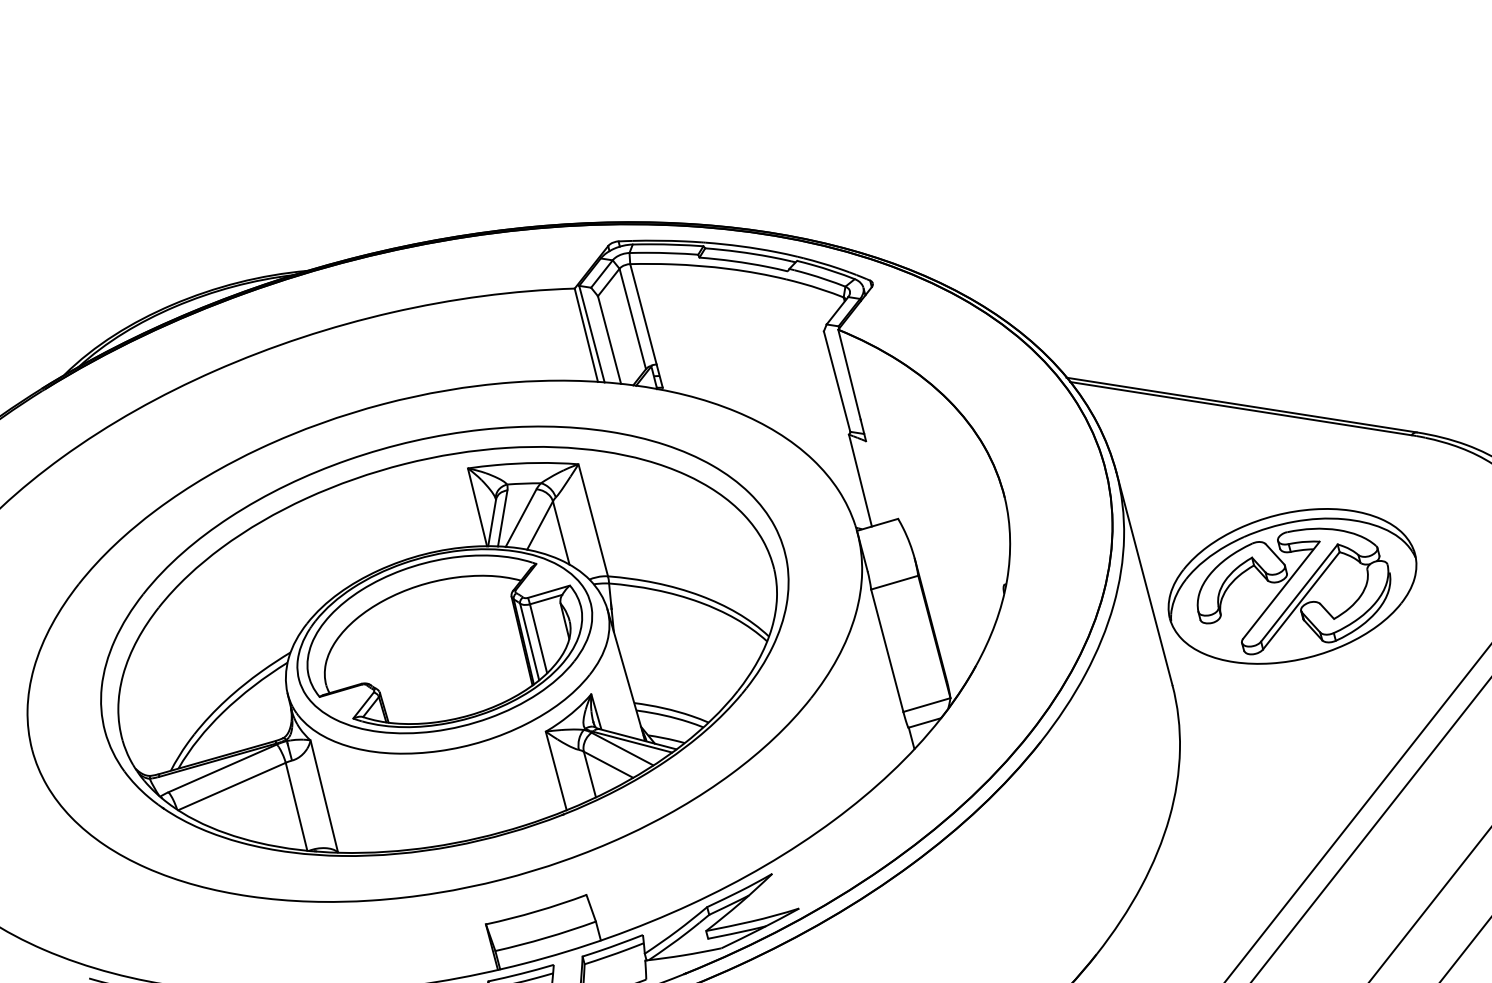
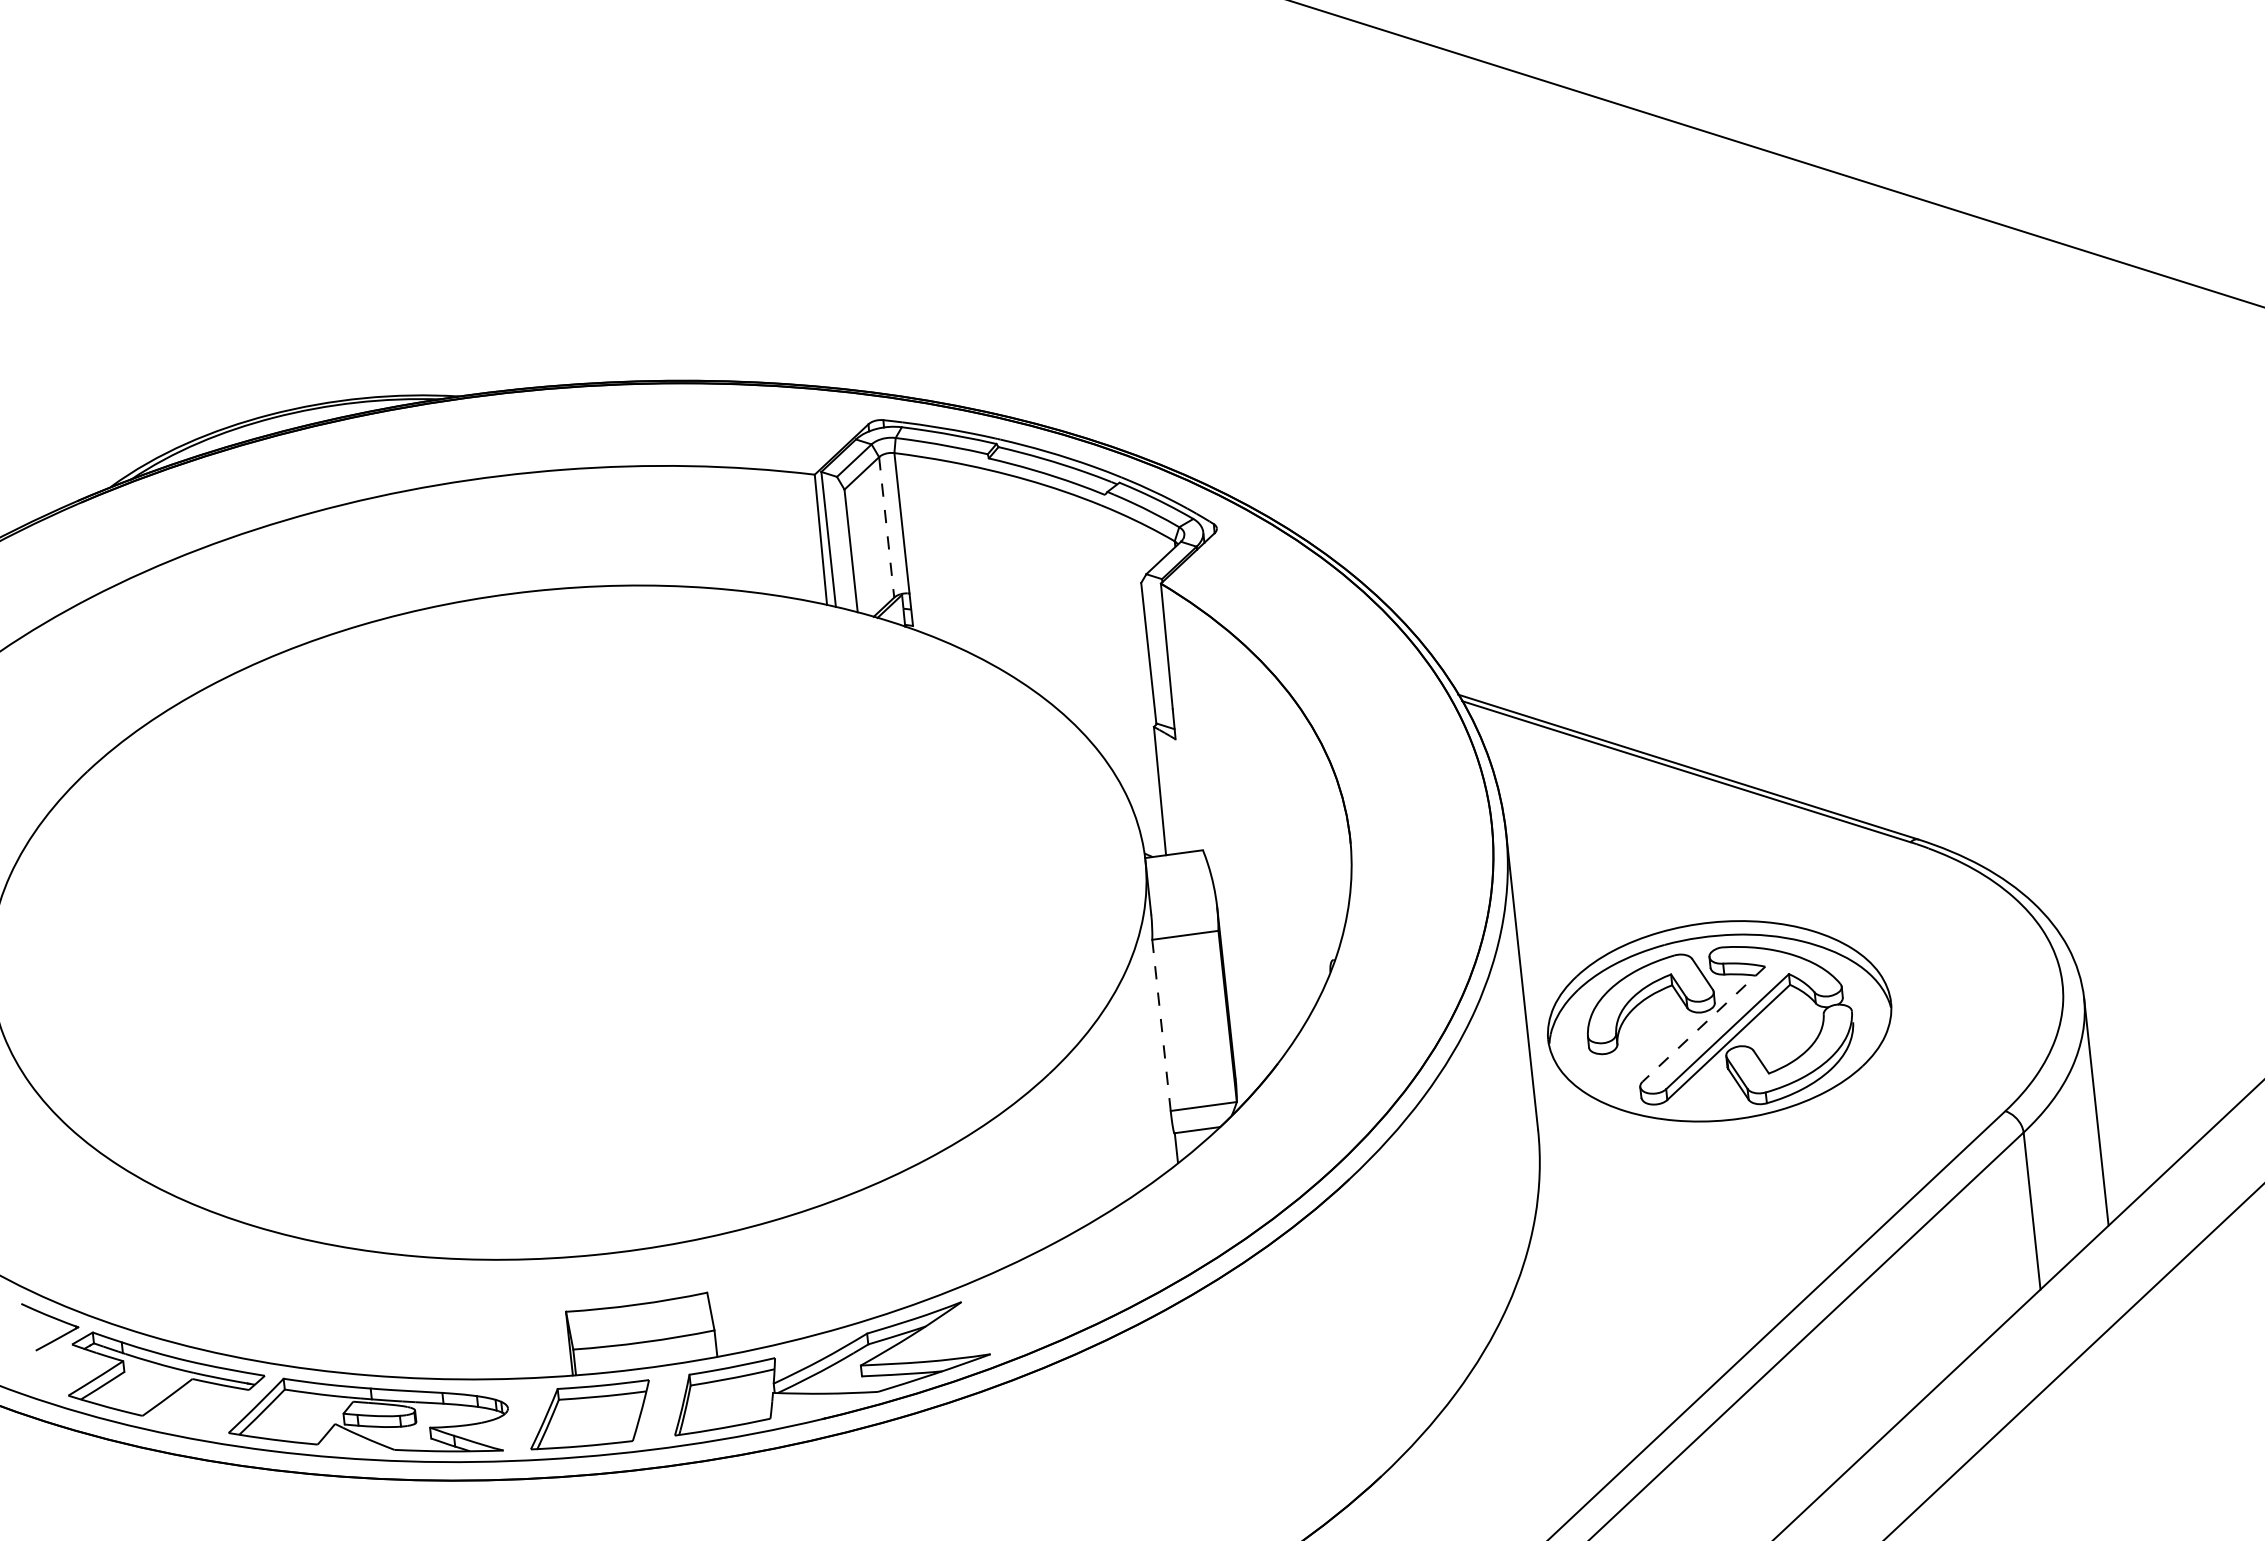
line: (632, 319) -> (886, 527), solid -> dashed
line: (1281, 590) -> (1703, 1024), solid -> dashed
part: (444, 641) -> (568, 922), removed
line: (887, 650) -> (1161, 1025), solid -> dashed

